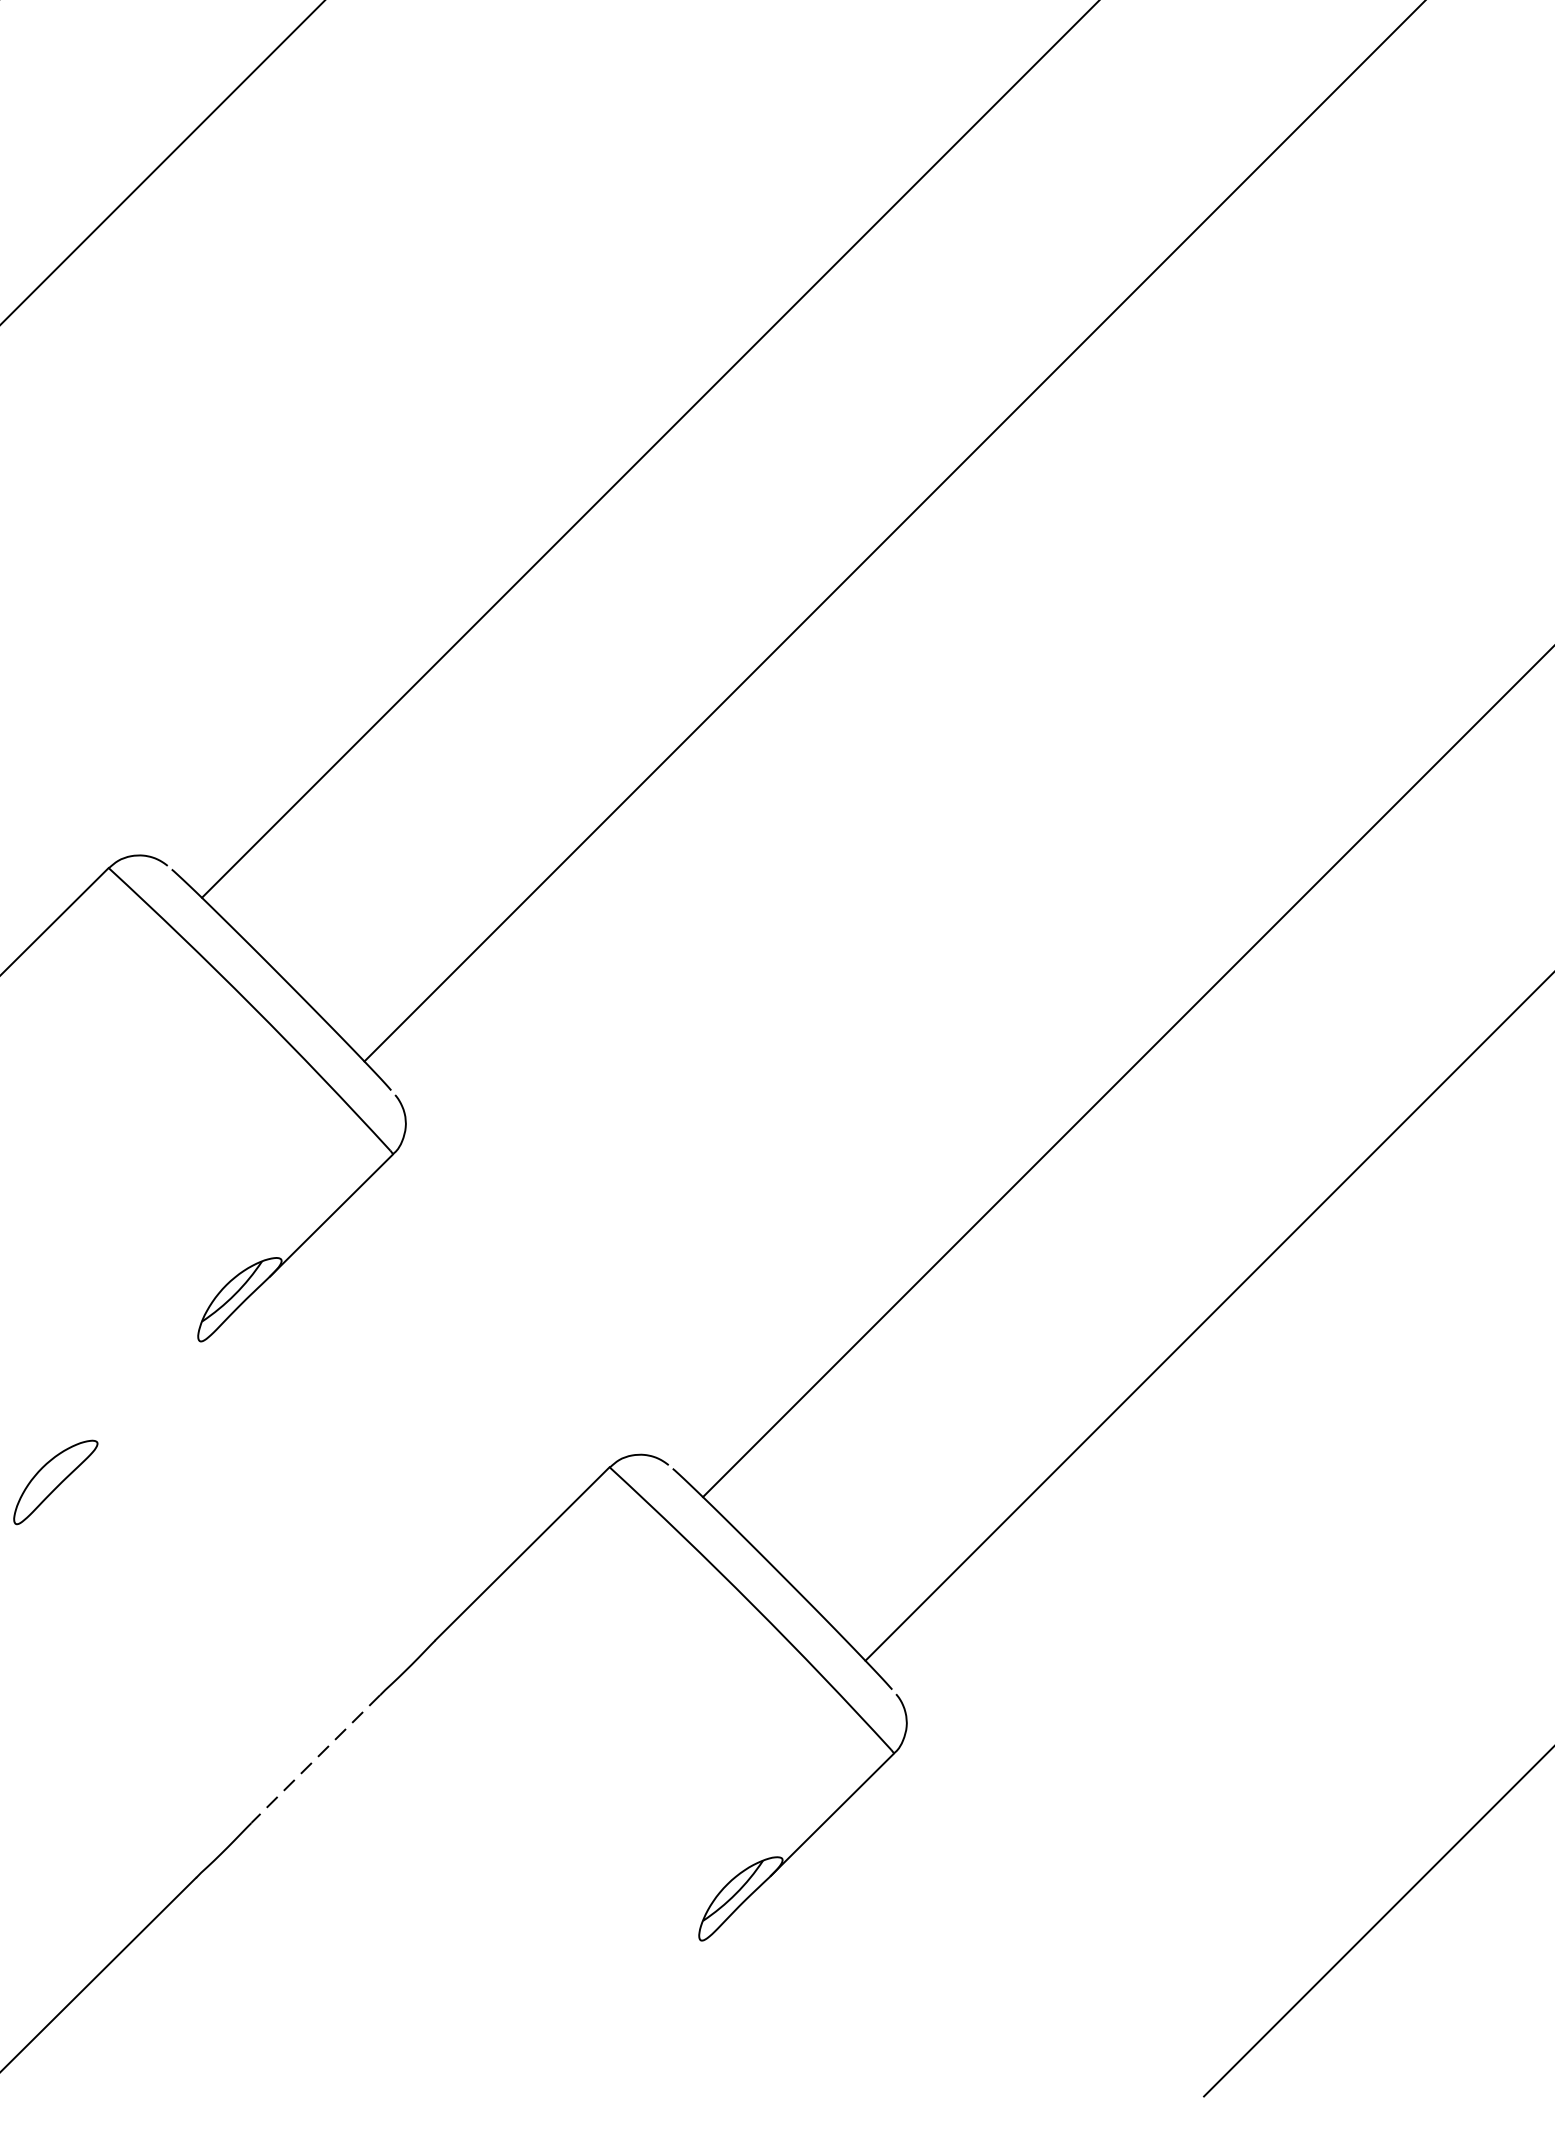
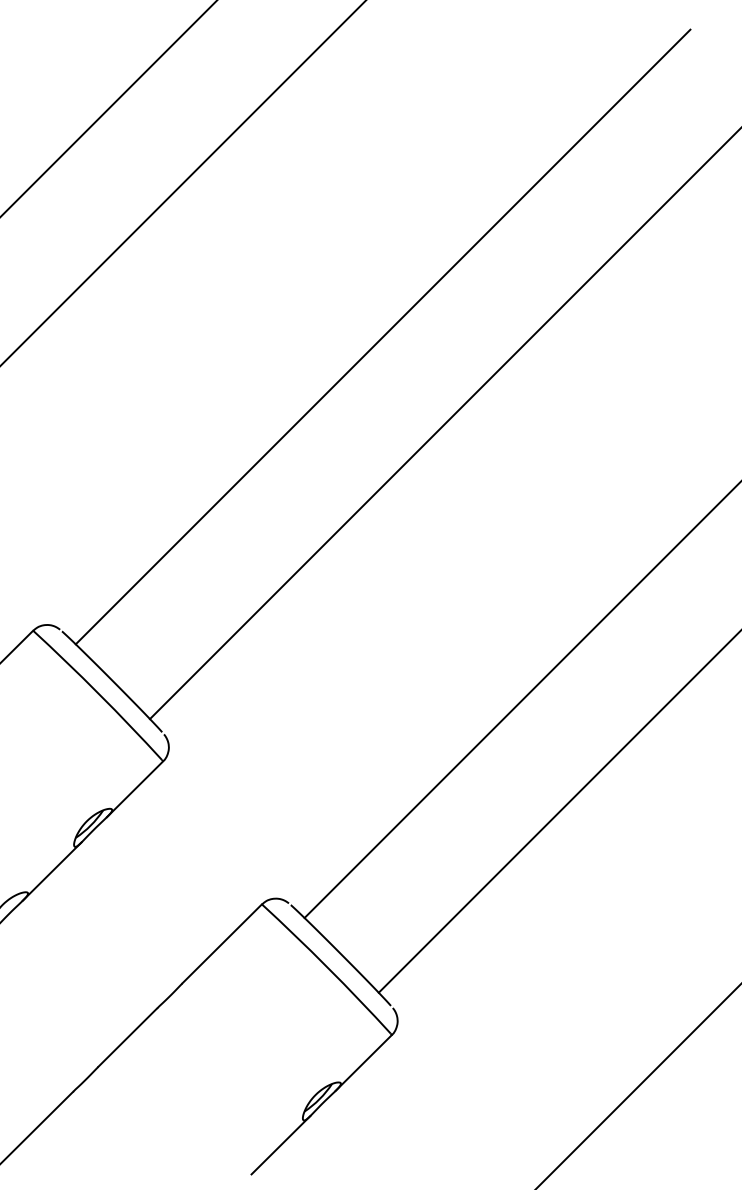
line: (148, 1395) -> (51, 871), added
line: (315, 1758) -> (127, 1037), dashed -> solid
line: (650, 1995) -> (280, 1145), added

